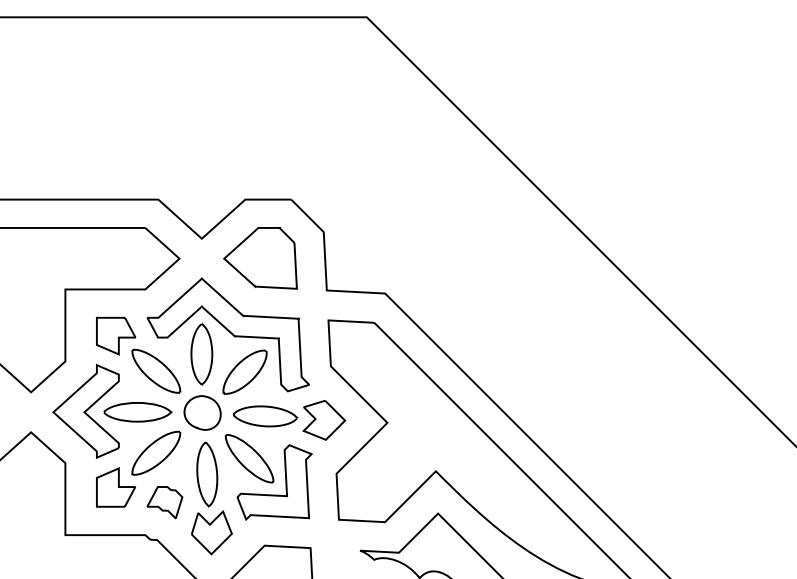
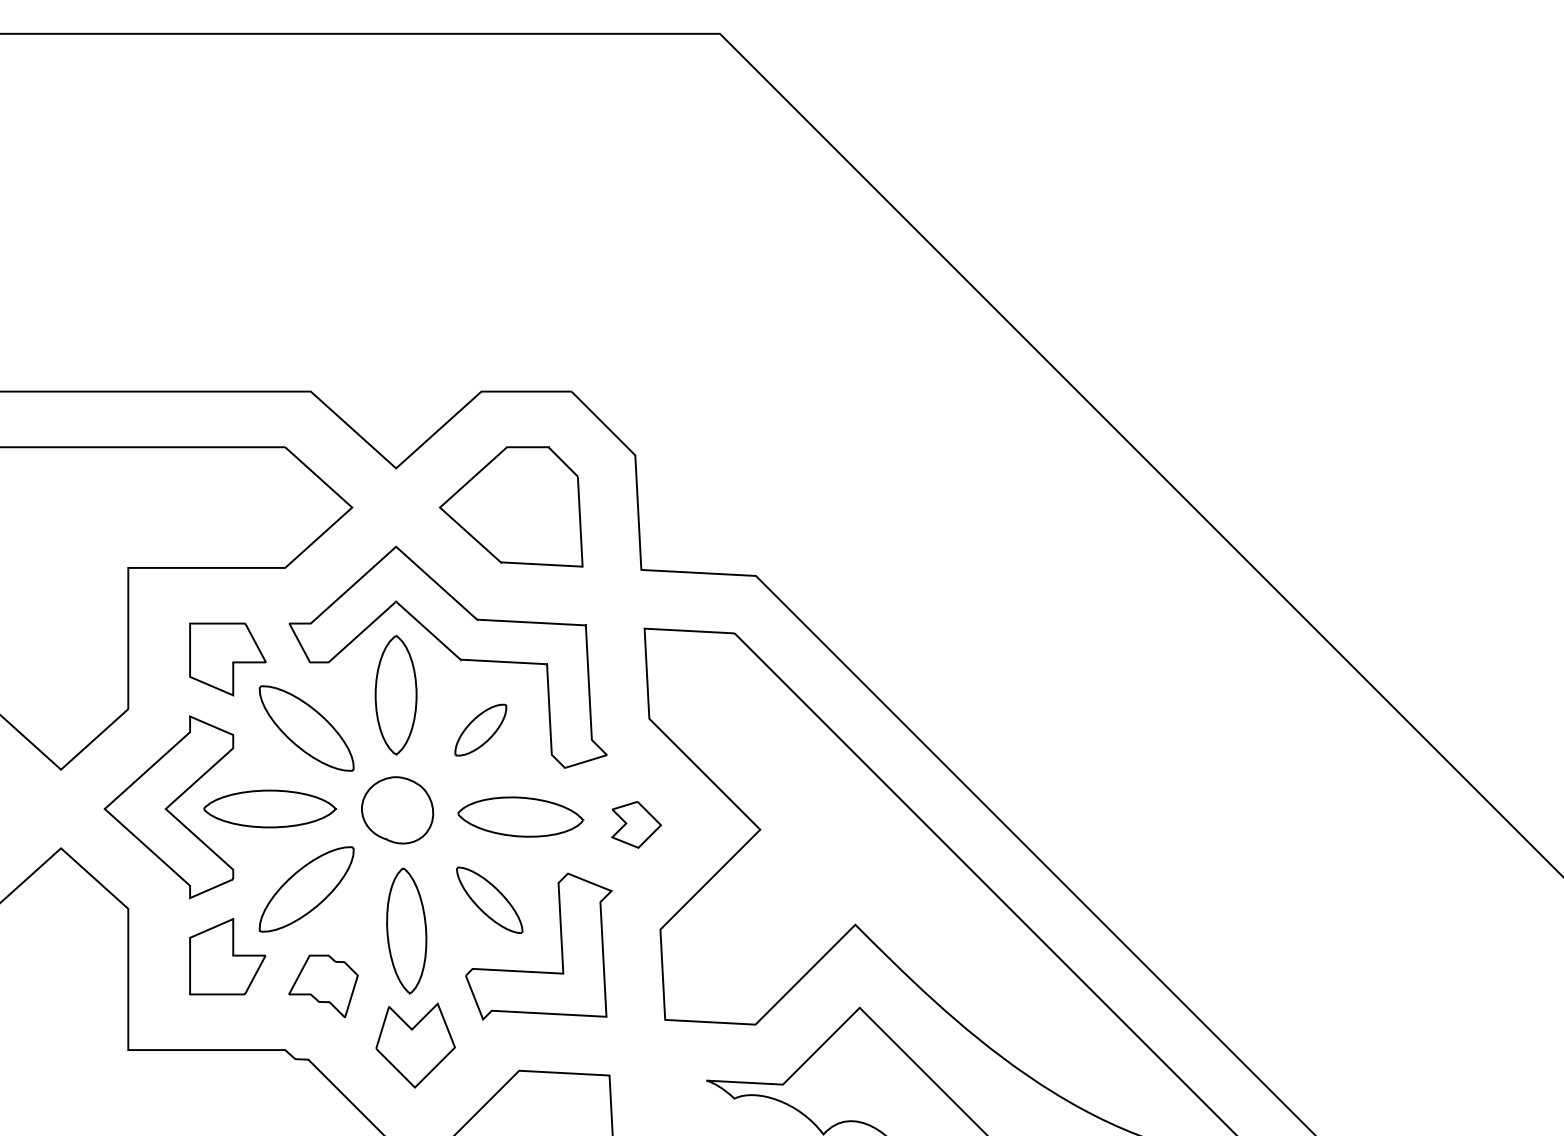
part: (244, 371) -> (479, 728), size x0.6
part: (324, 420) -> (636, 825), size x0.6
part: (249, 458) -> (489, 899), size x0.7

